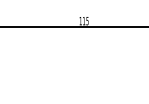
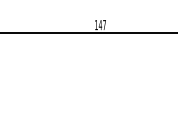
text: (84, 21) -> (101, 25), 115 -> 147

